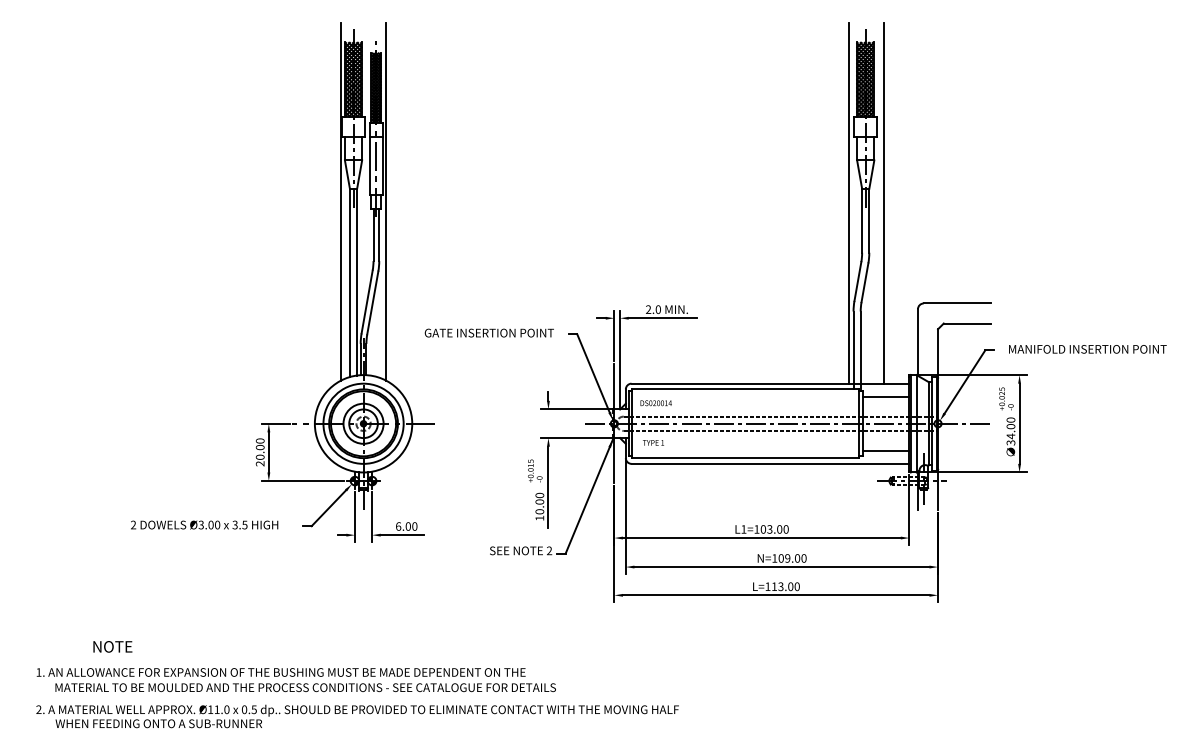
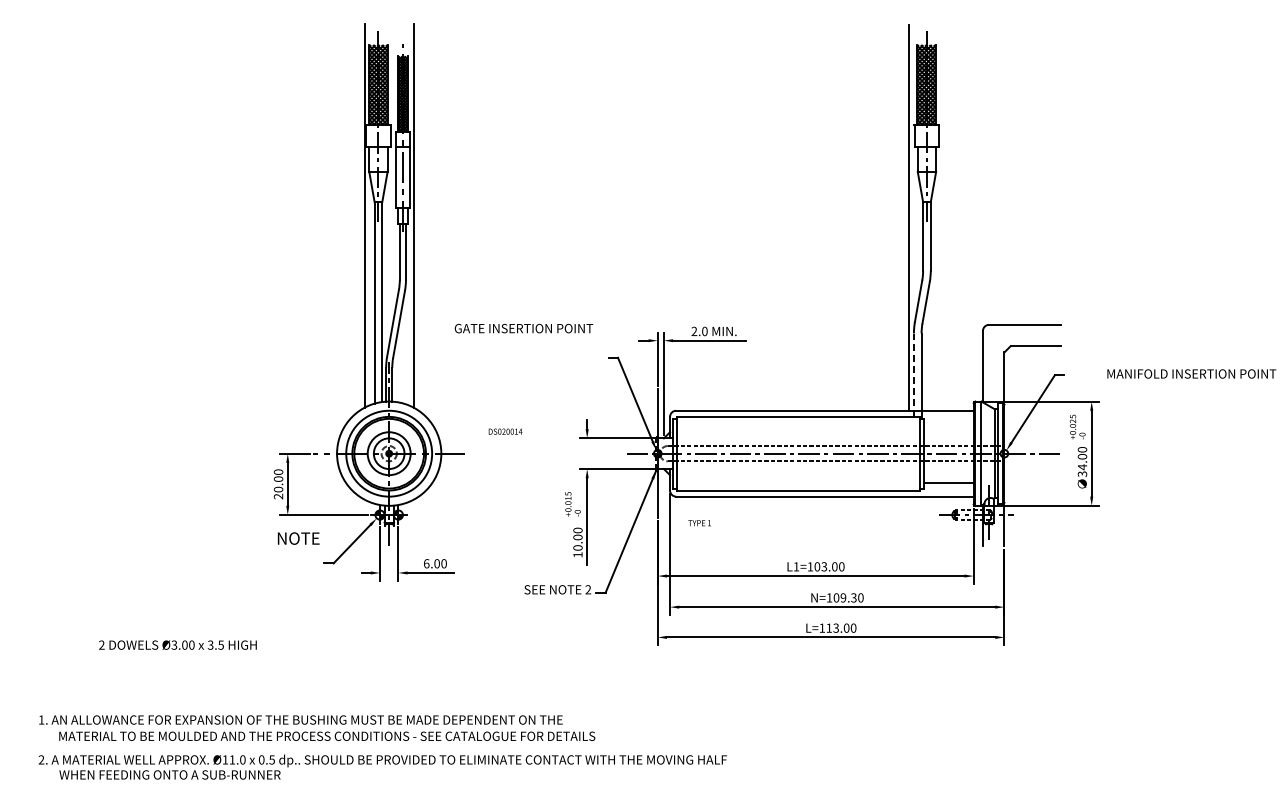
line: (883, 203) -> (946, 217), removed
text: (488, 333) -> (523, 328), moved
text: (1087, 348) -> (1191, 373), moved
line: (853, 350) -> (913, 375), solid -> dashed
line: (885, 396) -> (948, 424), removed
text: (656, 403) -> (505, 431), moved
text: (653, 443) -> (699, 523), moved
text: (204, 524) -> (177, 644), moved
text: (797, 558) -> (853, 597), N=109.00 -> N=109.30
text: (112, 646) -> (298, 538), moved

